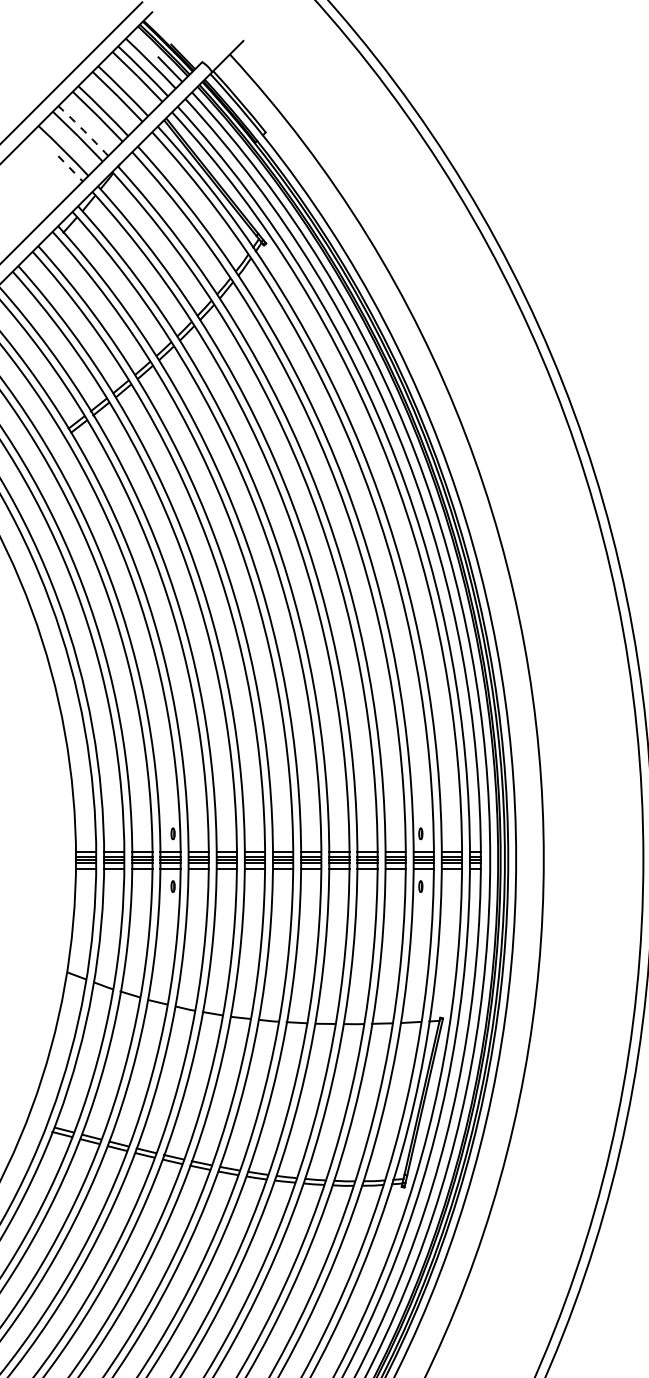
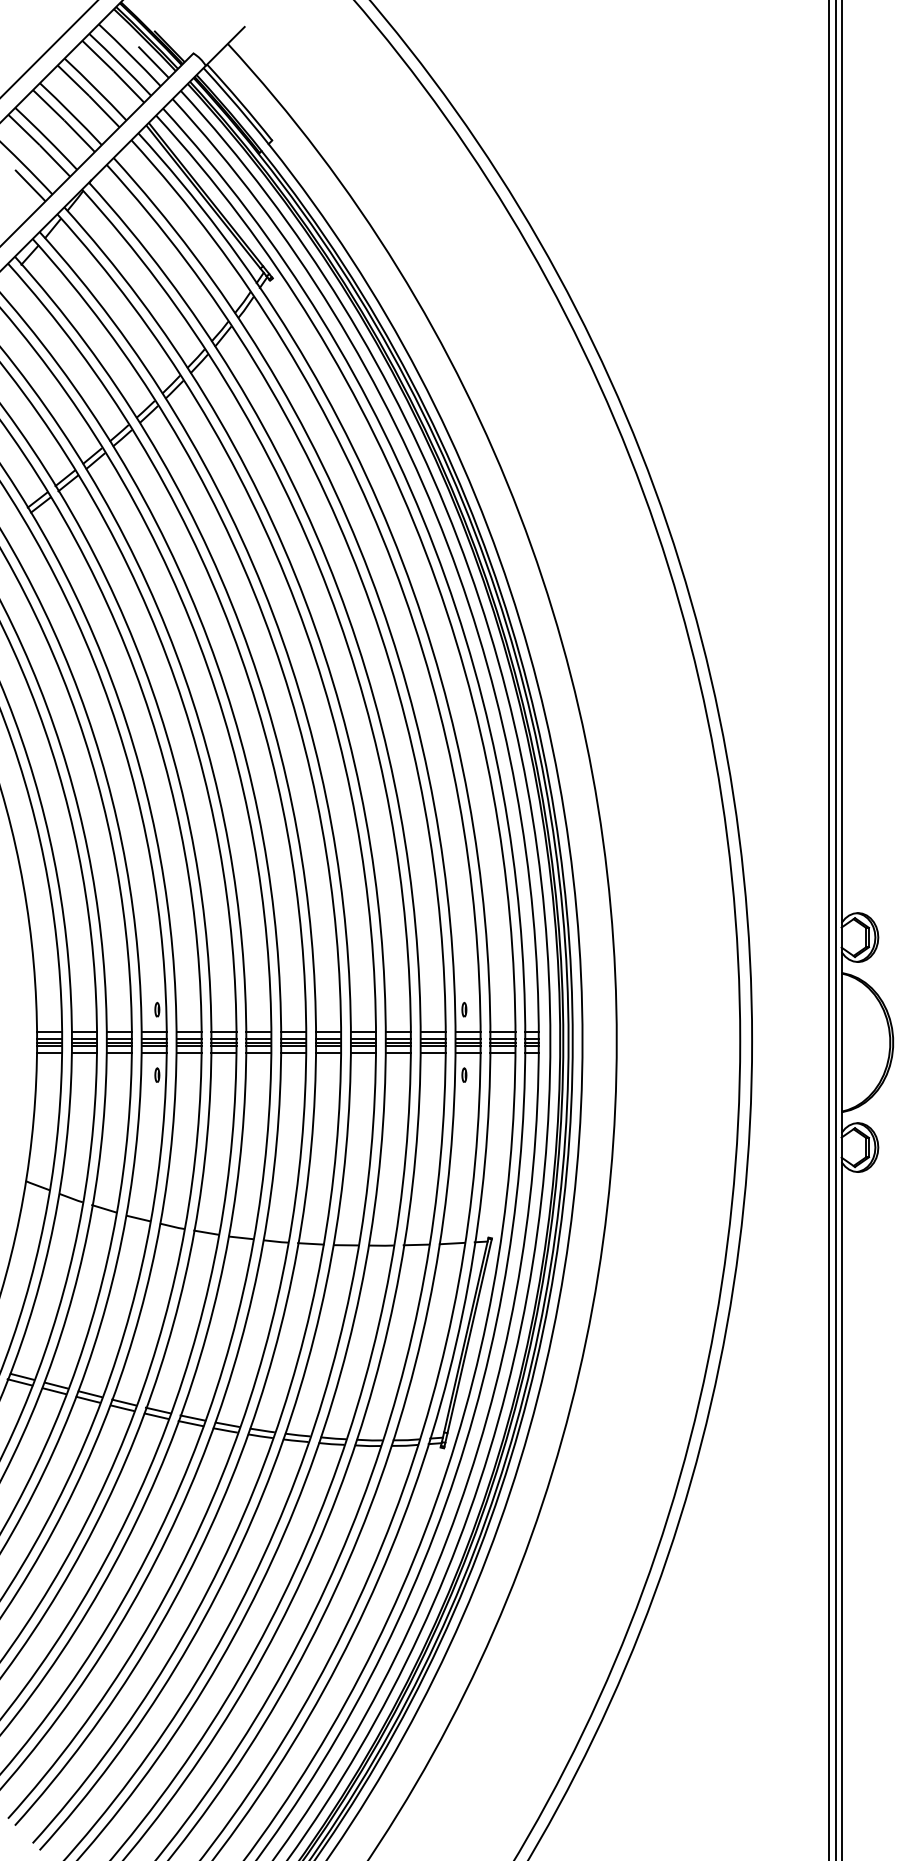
arc: (83, 130) -> (46, 138), dashed -> solid
line: (71, 169) -> (31, 186), dashed -> solid

